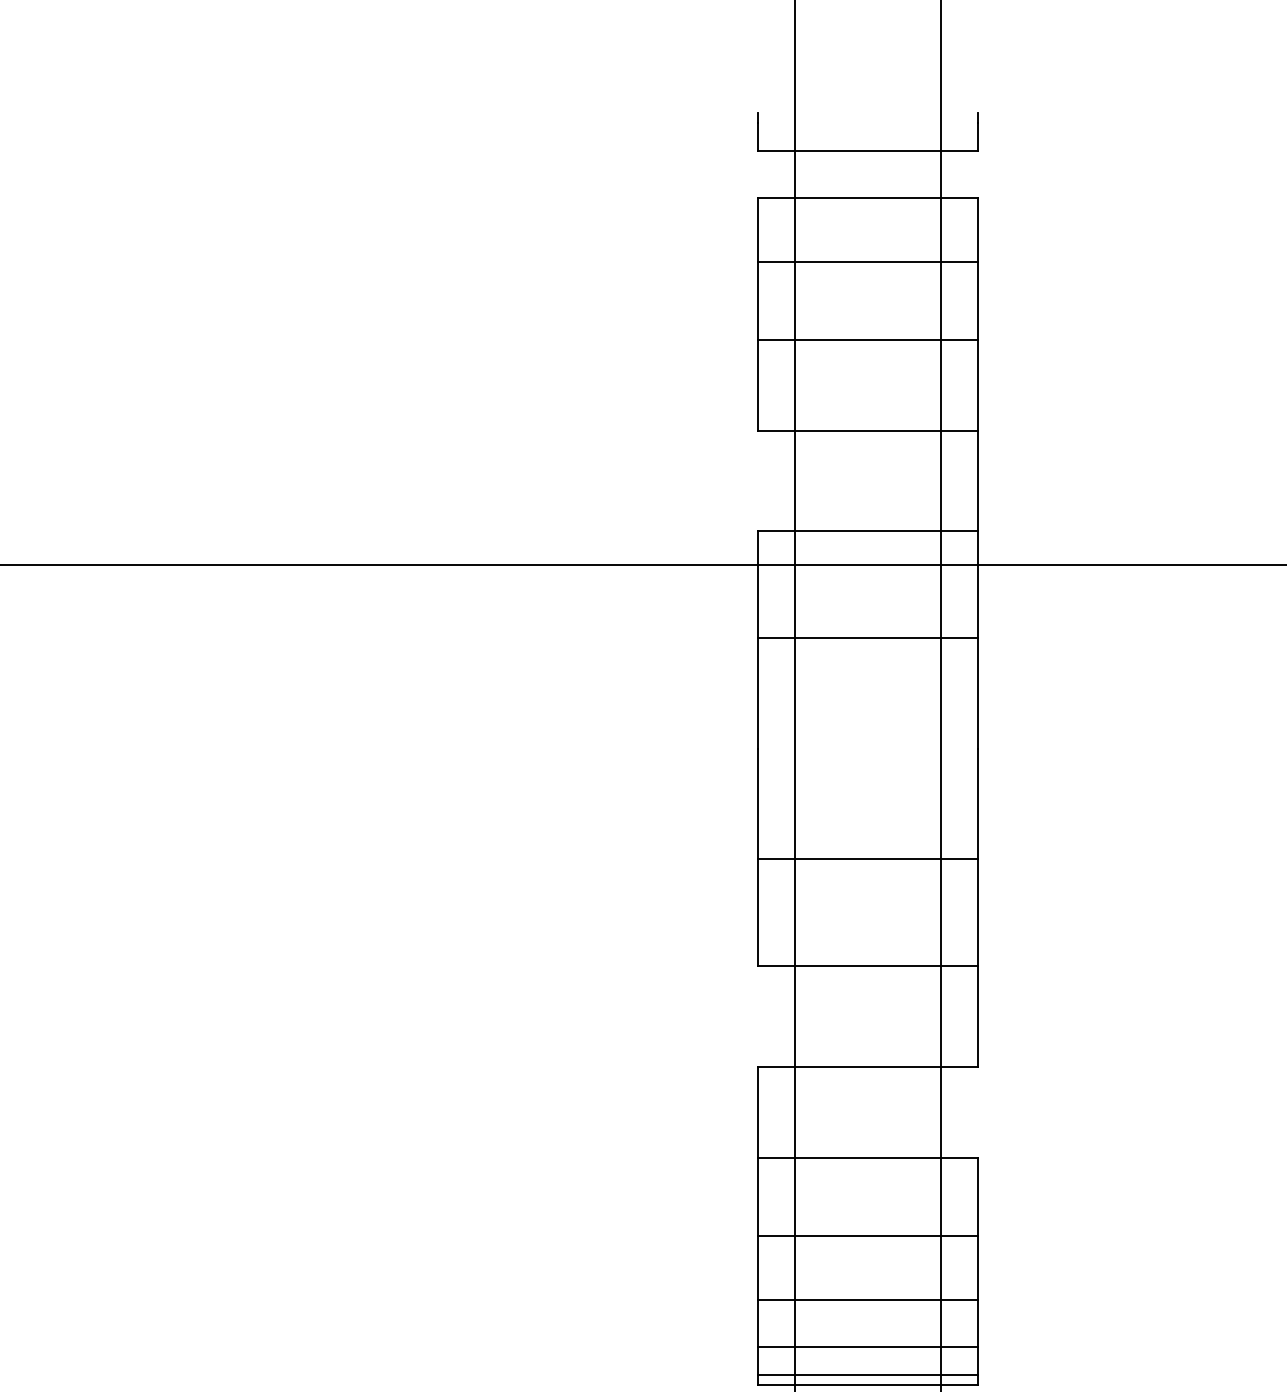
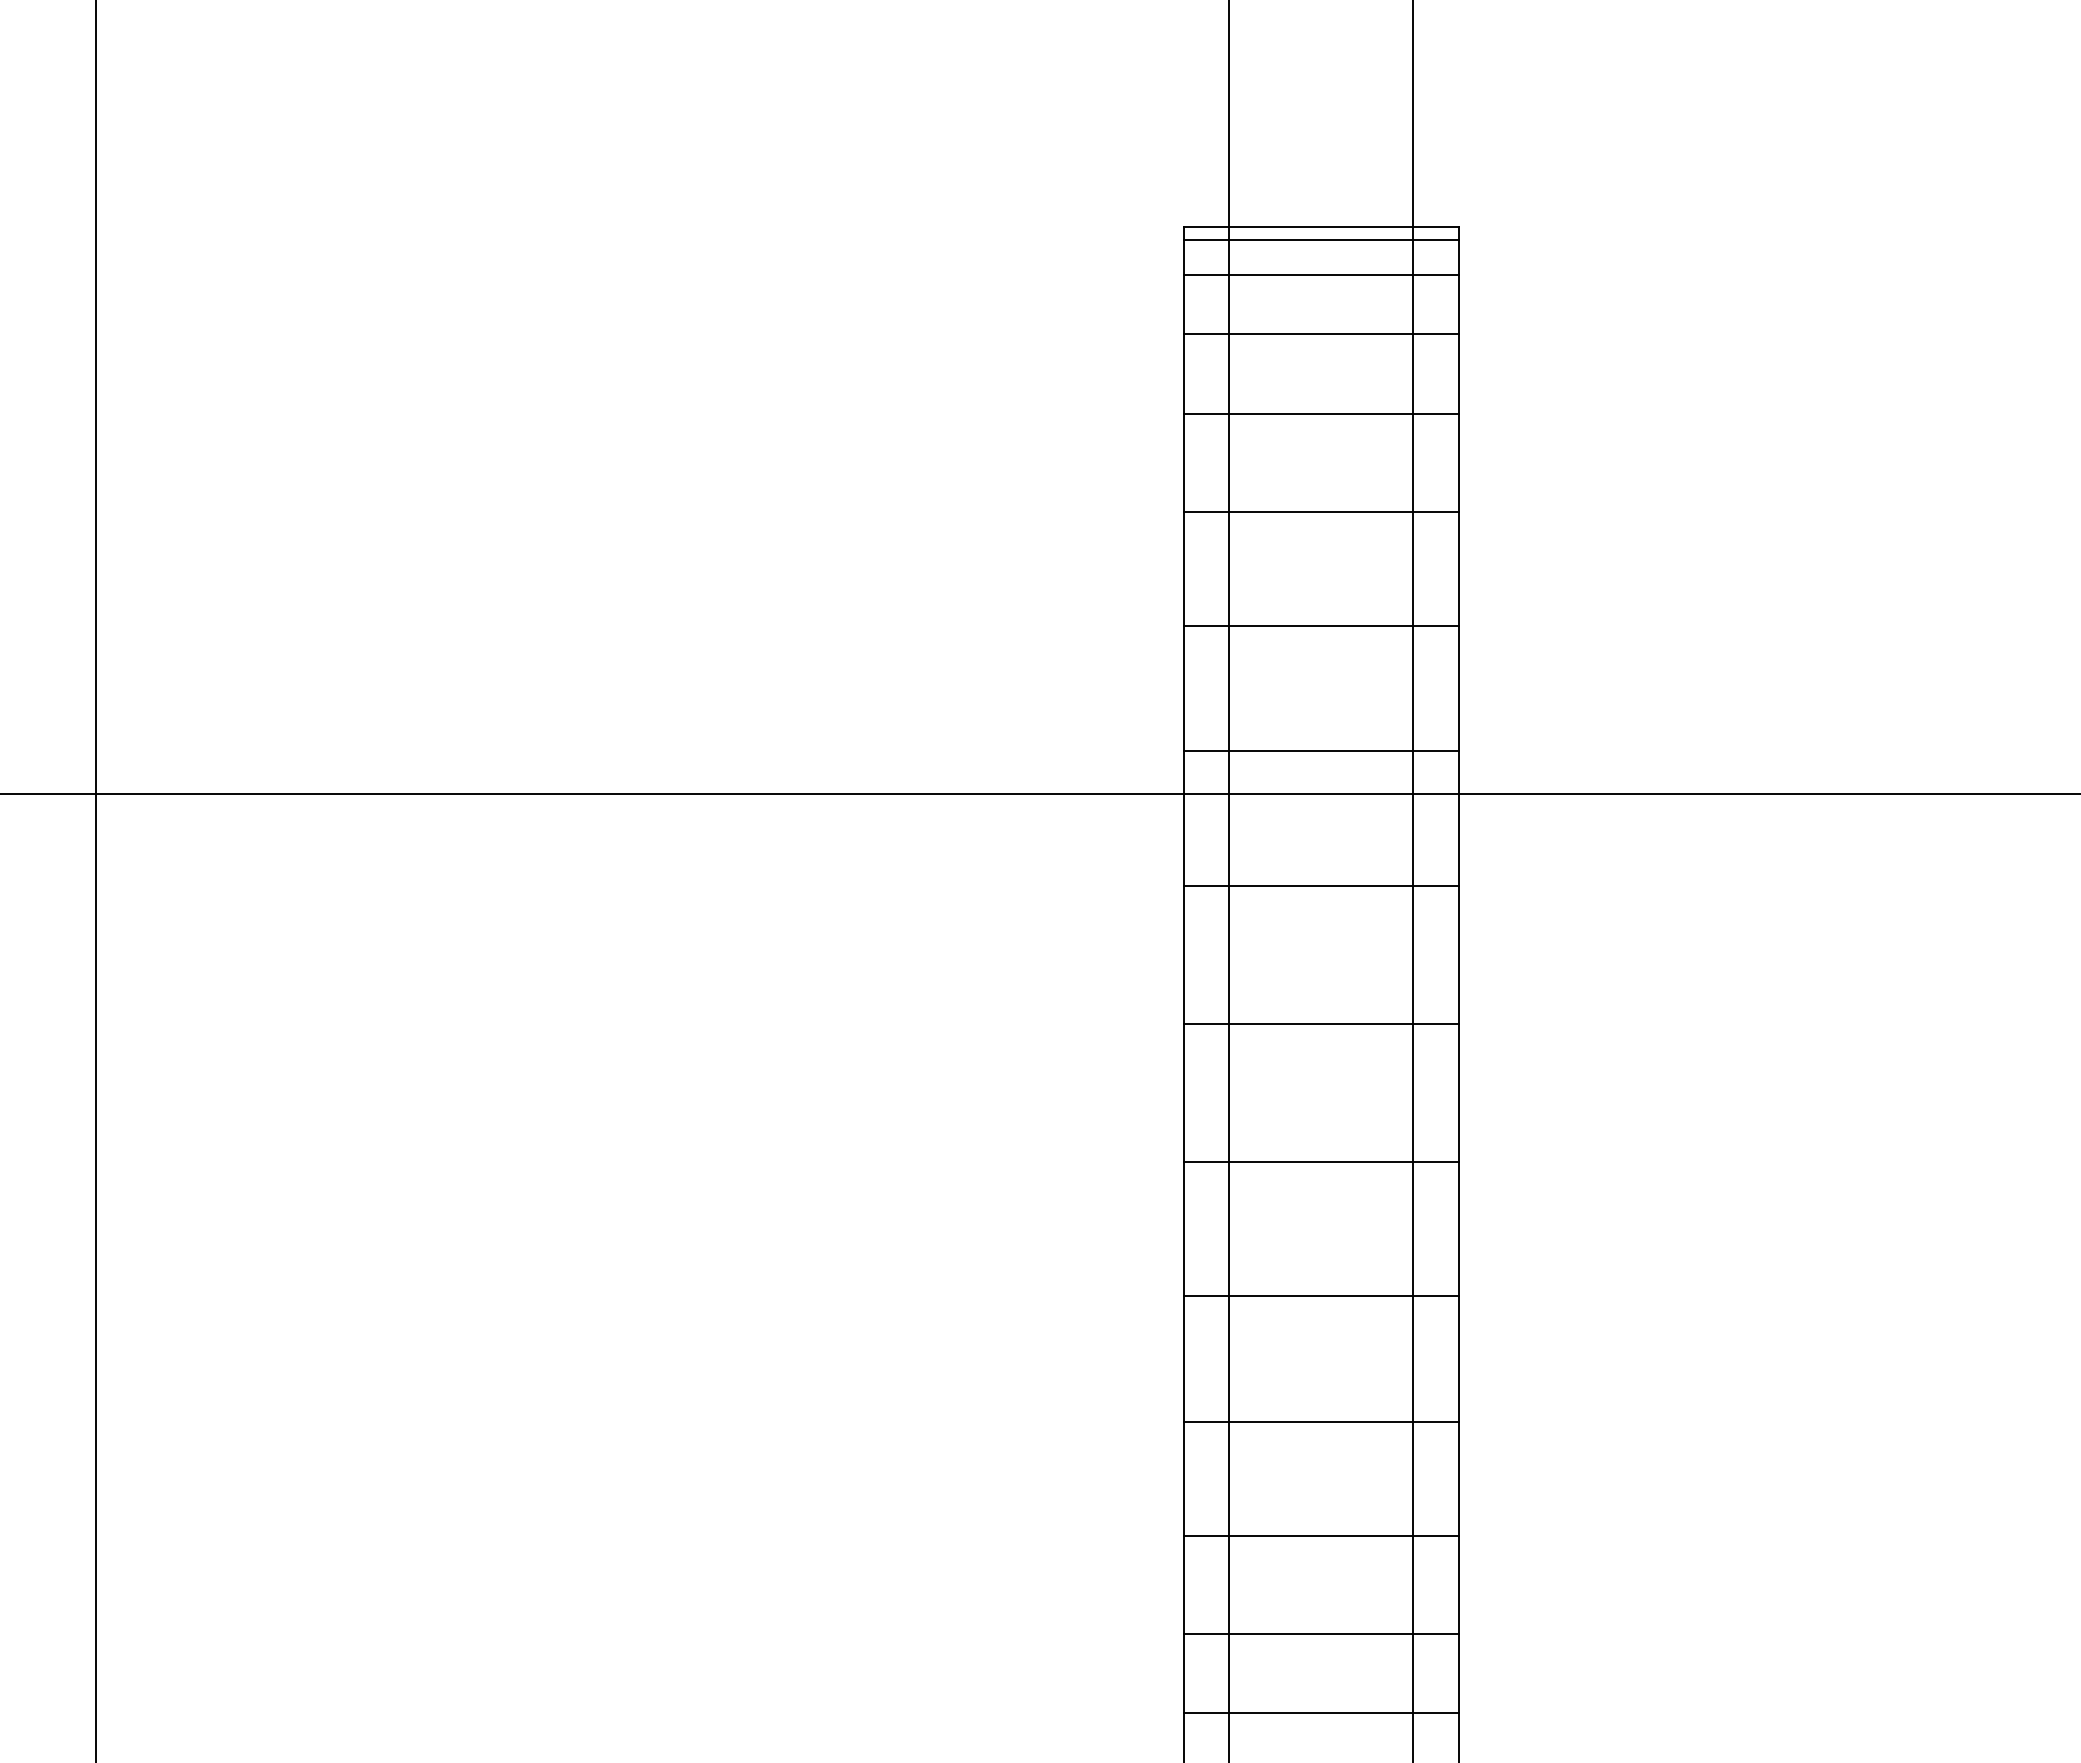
line: (868, 113) -> (1321, 227), added
line: (868, 122) -> (1321, 239), added
line: (757, 174) -> (1183, 304), added
line: (978, 174) -> (1459, 304), added
line: (757, 481) -> (1183, 688), added
line: (868, 748) -> (1321, 1023), added
line: (757, 1016) -> (1183, 1358), added
line: (978, 1112) -> (1459, 1478), added

